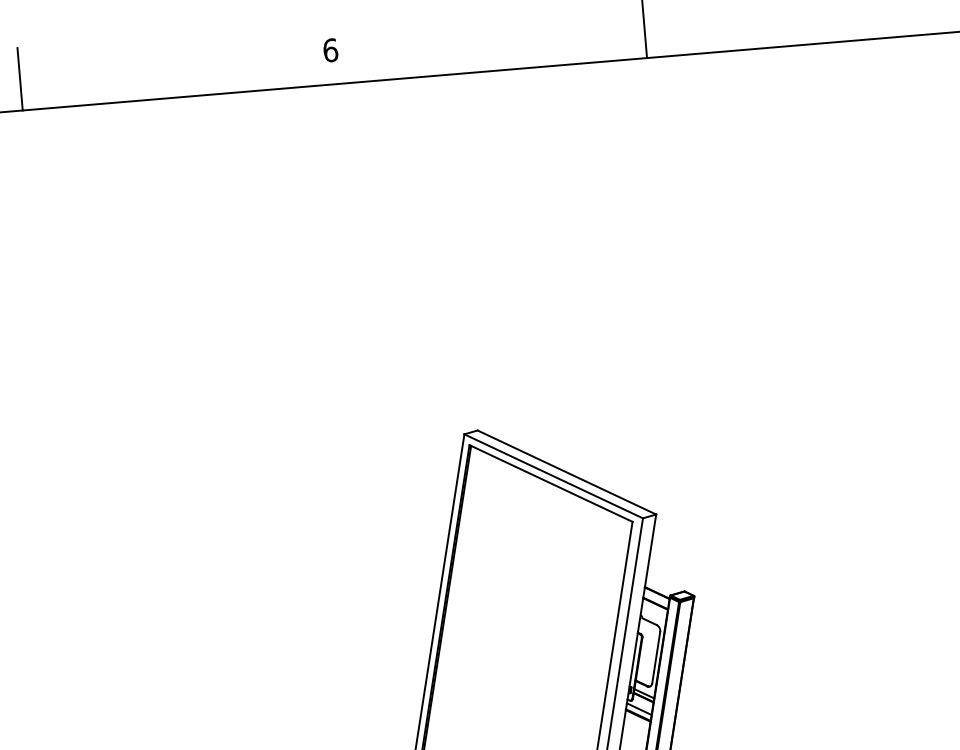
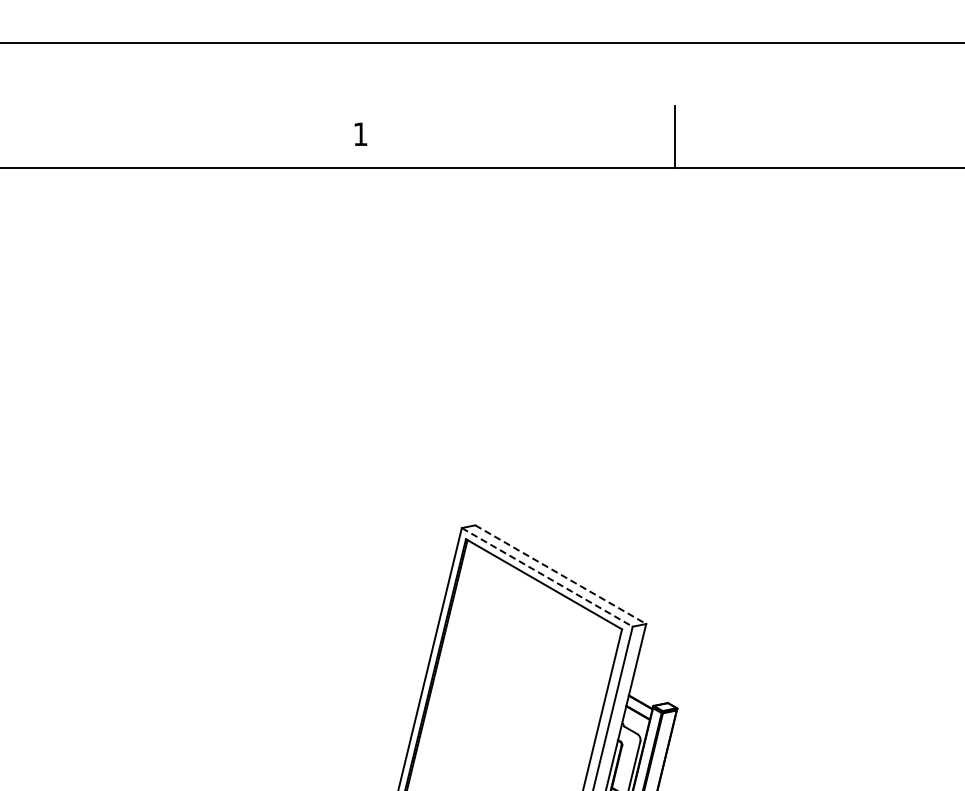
text: (330, 50) -> (360, 134), 6 -> 1
line: (19, 78) -> (48, 136), removed
line: (566, 472) -> (560, 574), solid -> dashed
line: (553, 476) -> (547, 577), solid -> dashed

